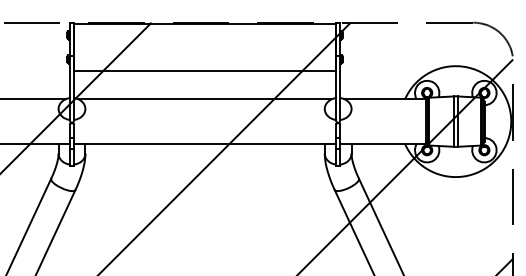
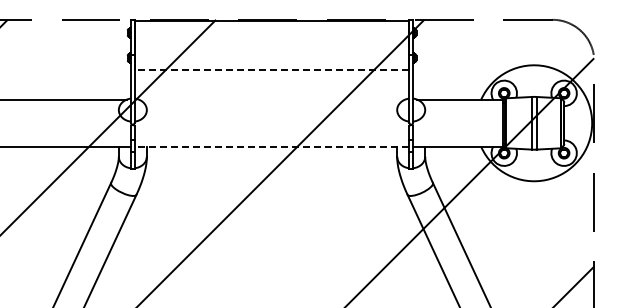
line: (205, 70) -> (272, 69), solid -> dashed
line: (204, 98) -> (271, 99), removed
line: (204, 143) -> (271, 146), solid -> dashed

